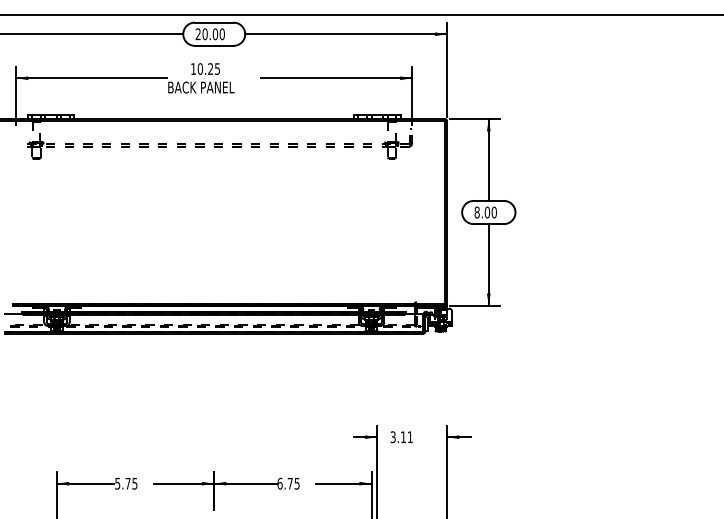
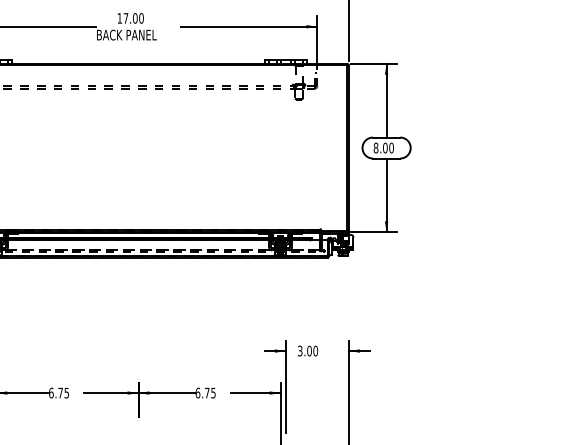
text: (208, 68) -> (133, 17), 10.25 -> 17.00
text: (406, 437) -> (312, 351), 3.11 -> 3.00
text: (117, 483) -> (51, 392), 5.75 -> 6.75

